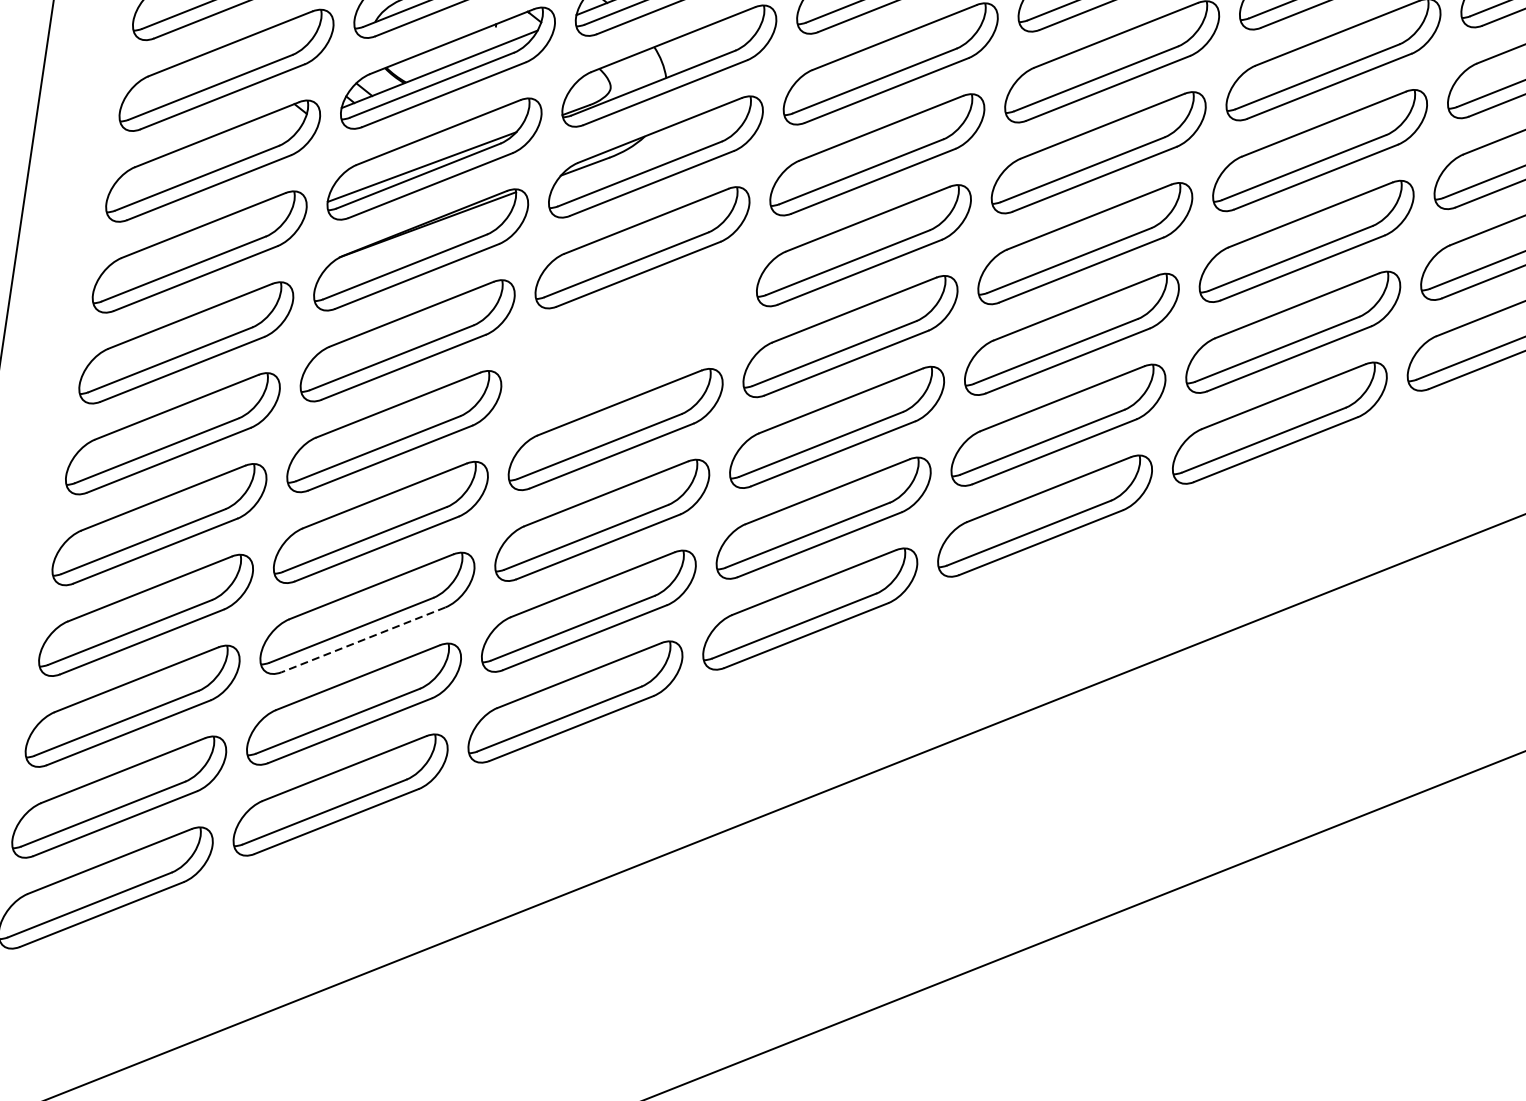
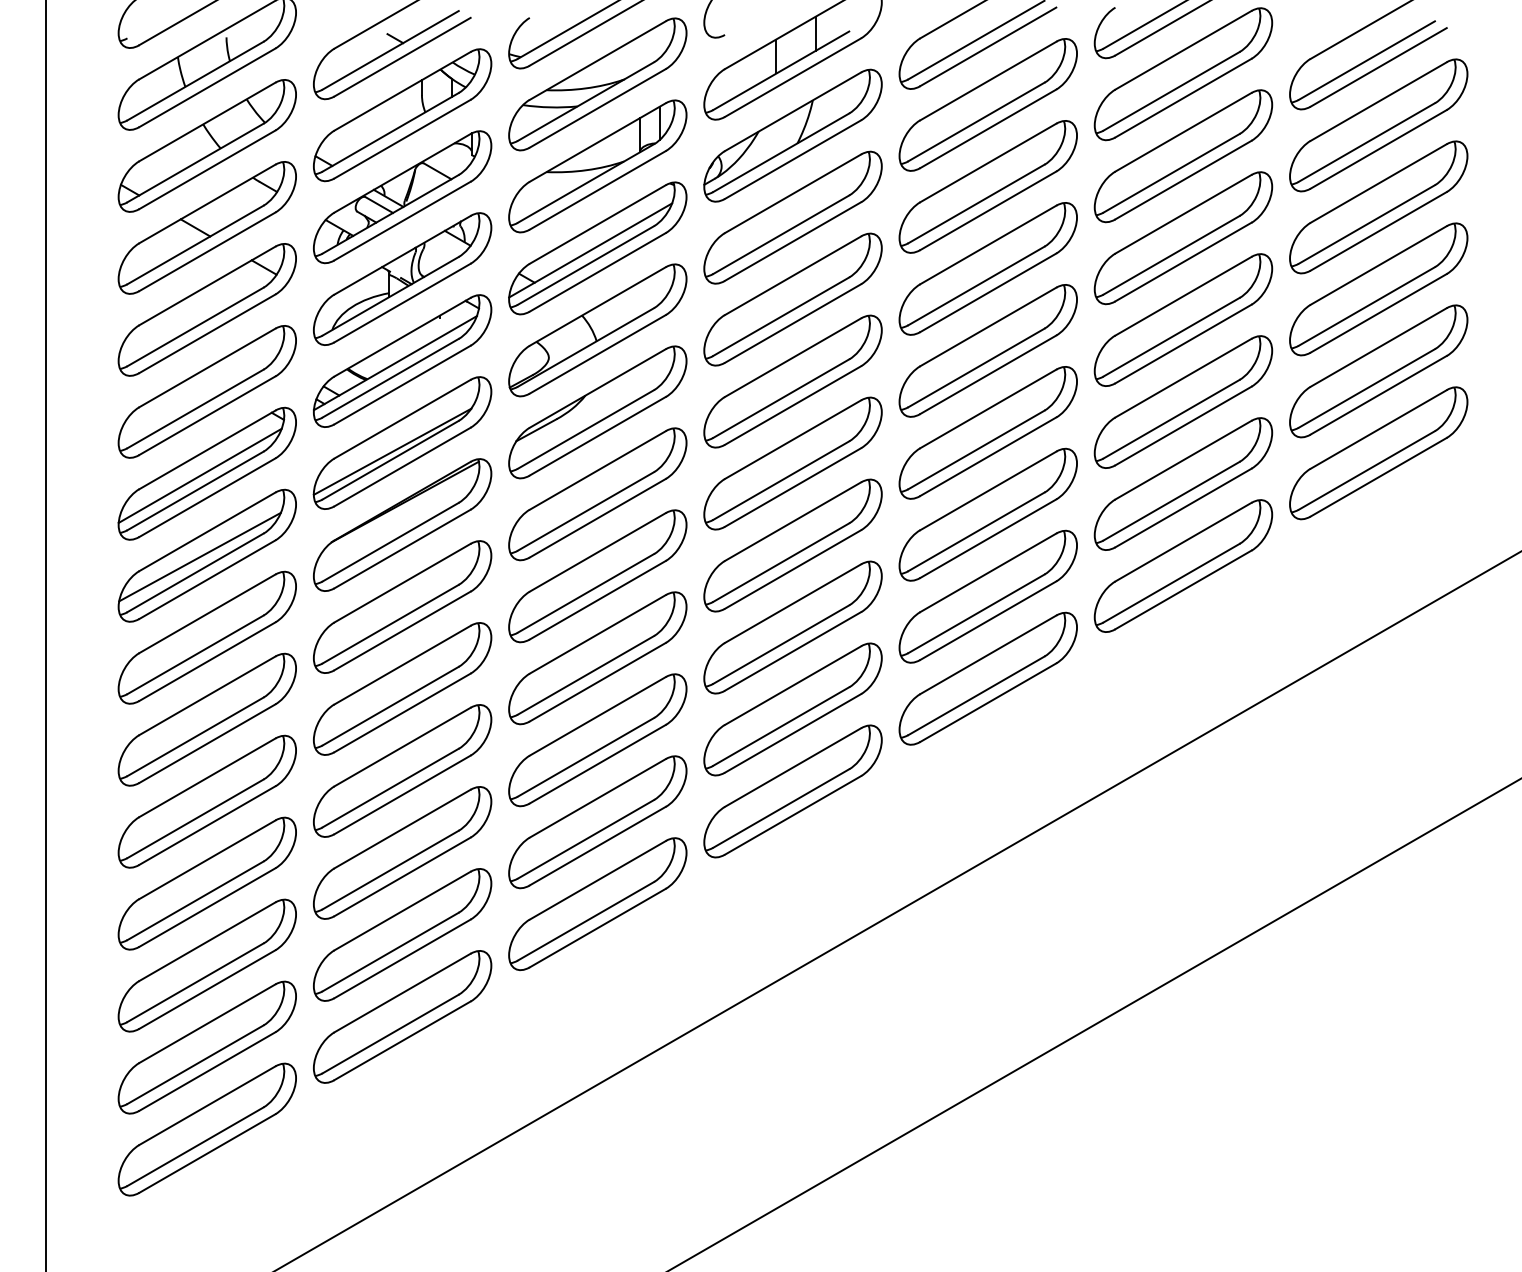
line: (204, 161) -> (199, 475), added
line: (190, 251) -> (199, 556), added
part: (628, 338) -> (597, 576), added
line: (363, 639) -> (402, 876), dashed -> solid

